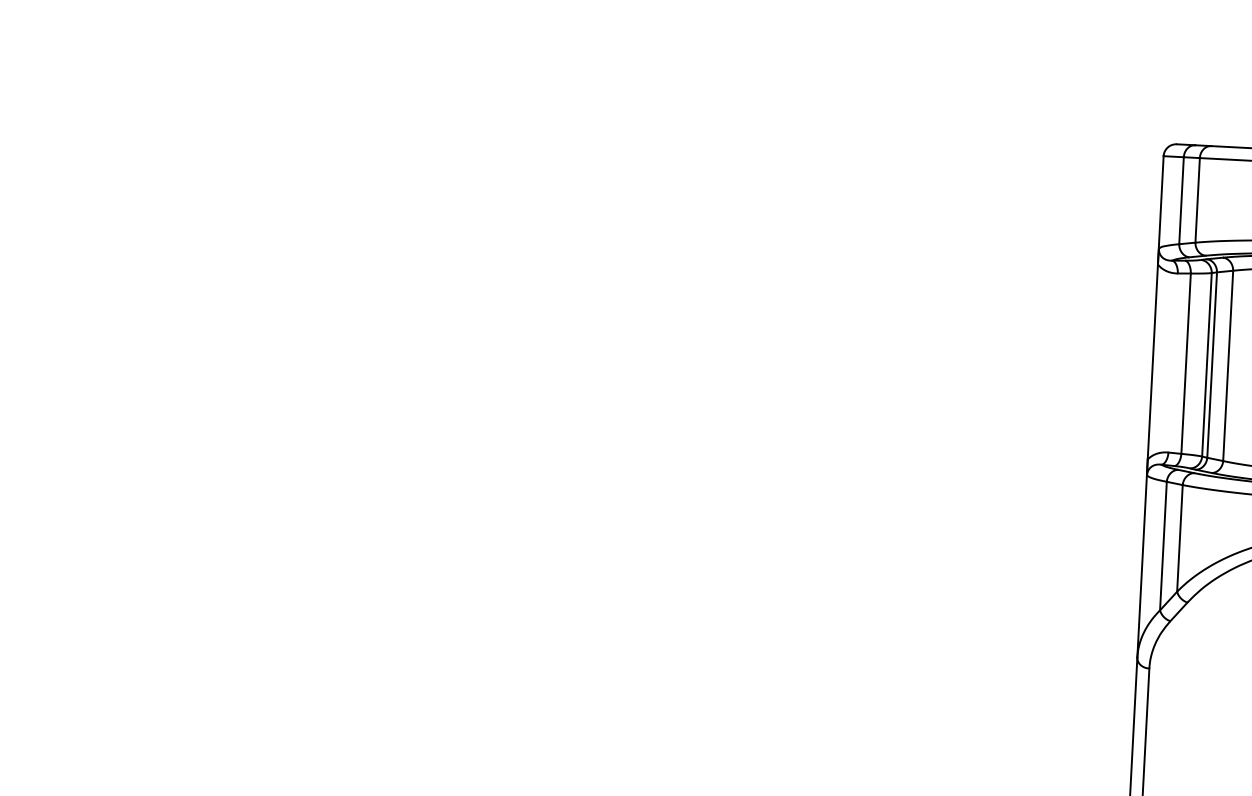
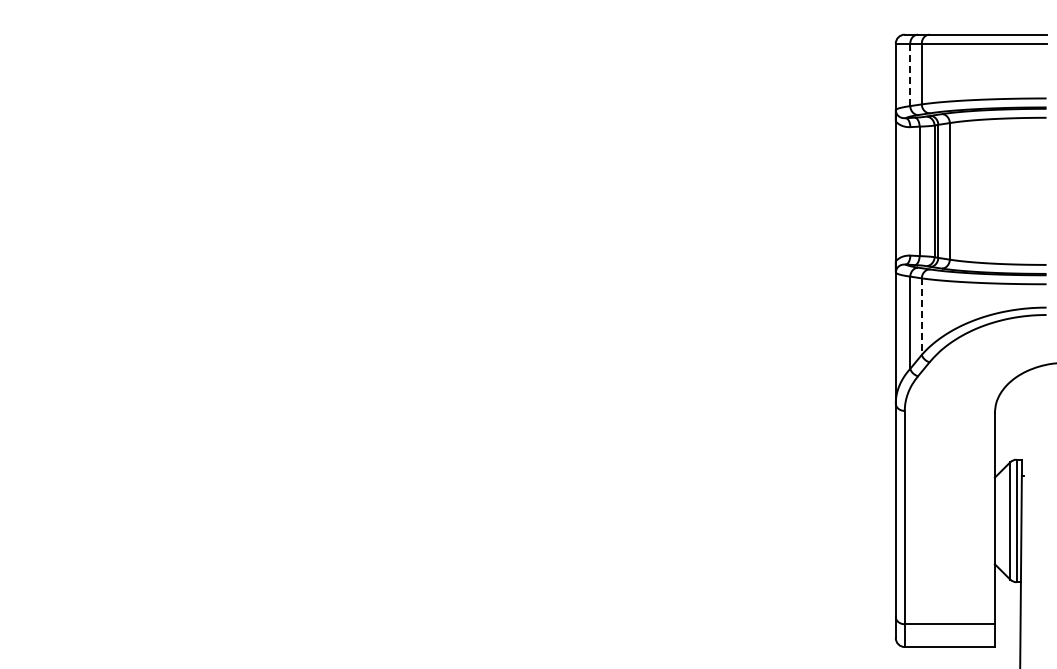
line: (1181, 200) -> (910, 74), solid -> dashed
line: (1179, 539) -> (921, 317), solid -> dashed

